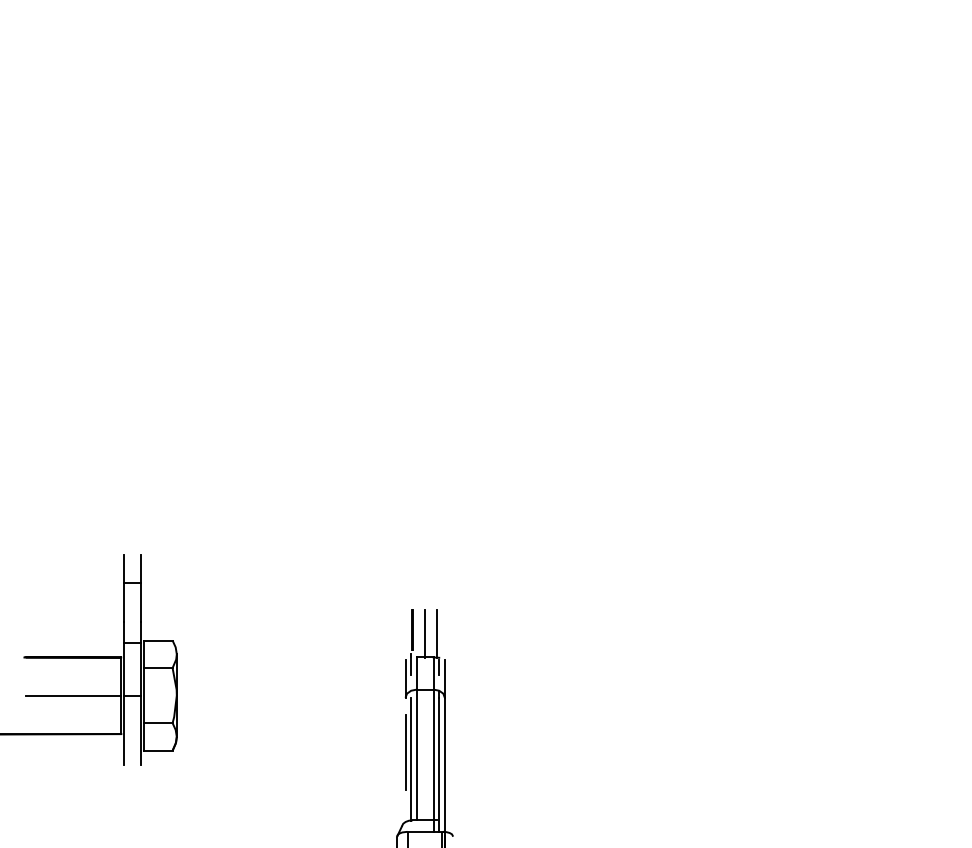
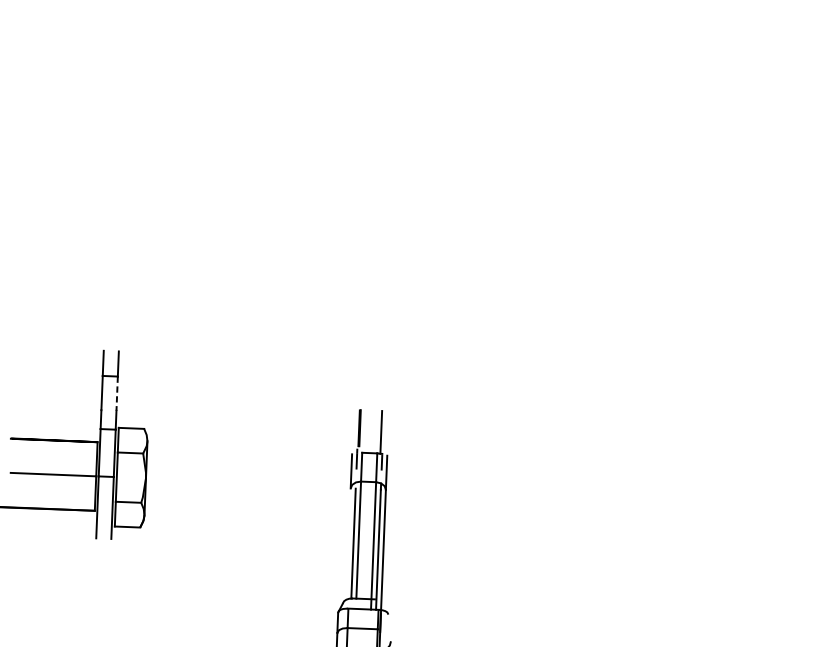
line: (140, 602) -> (116, 393), solid -> dashed
line: (425, 633) -> (370, 431), removed
line: (405, 752) -> (348, 537), removed

